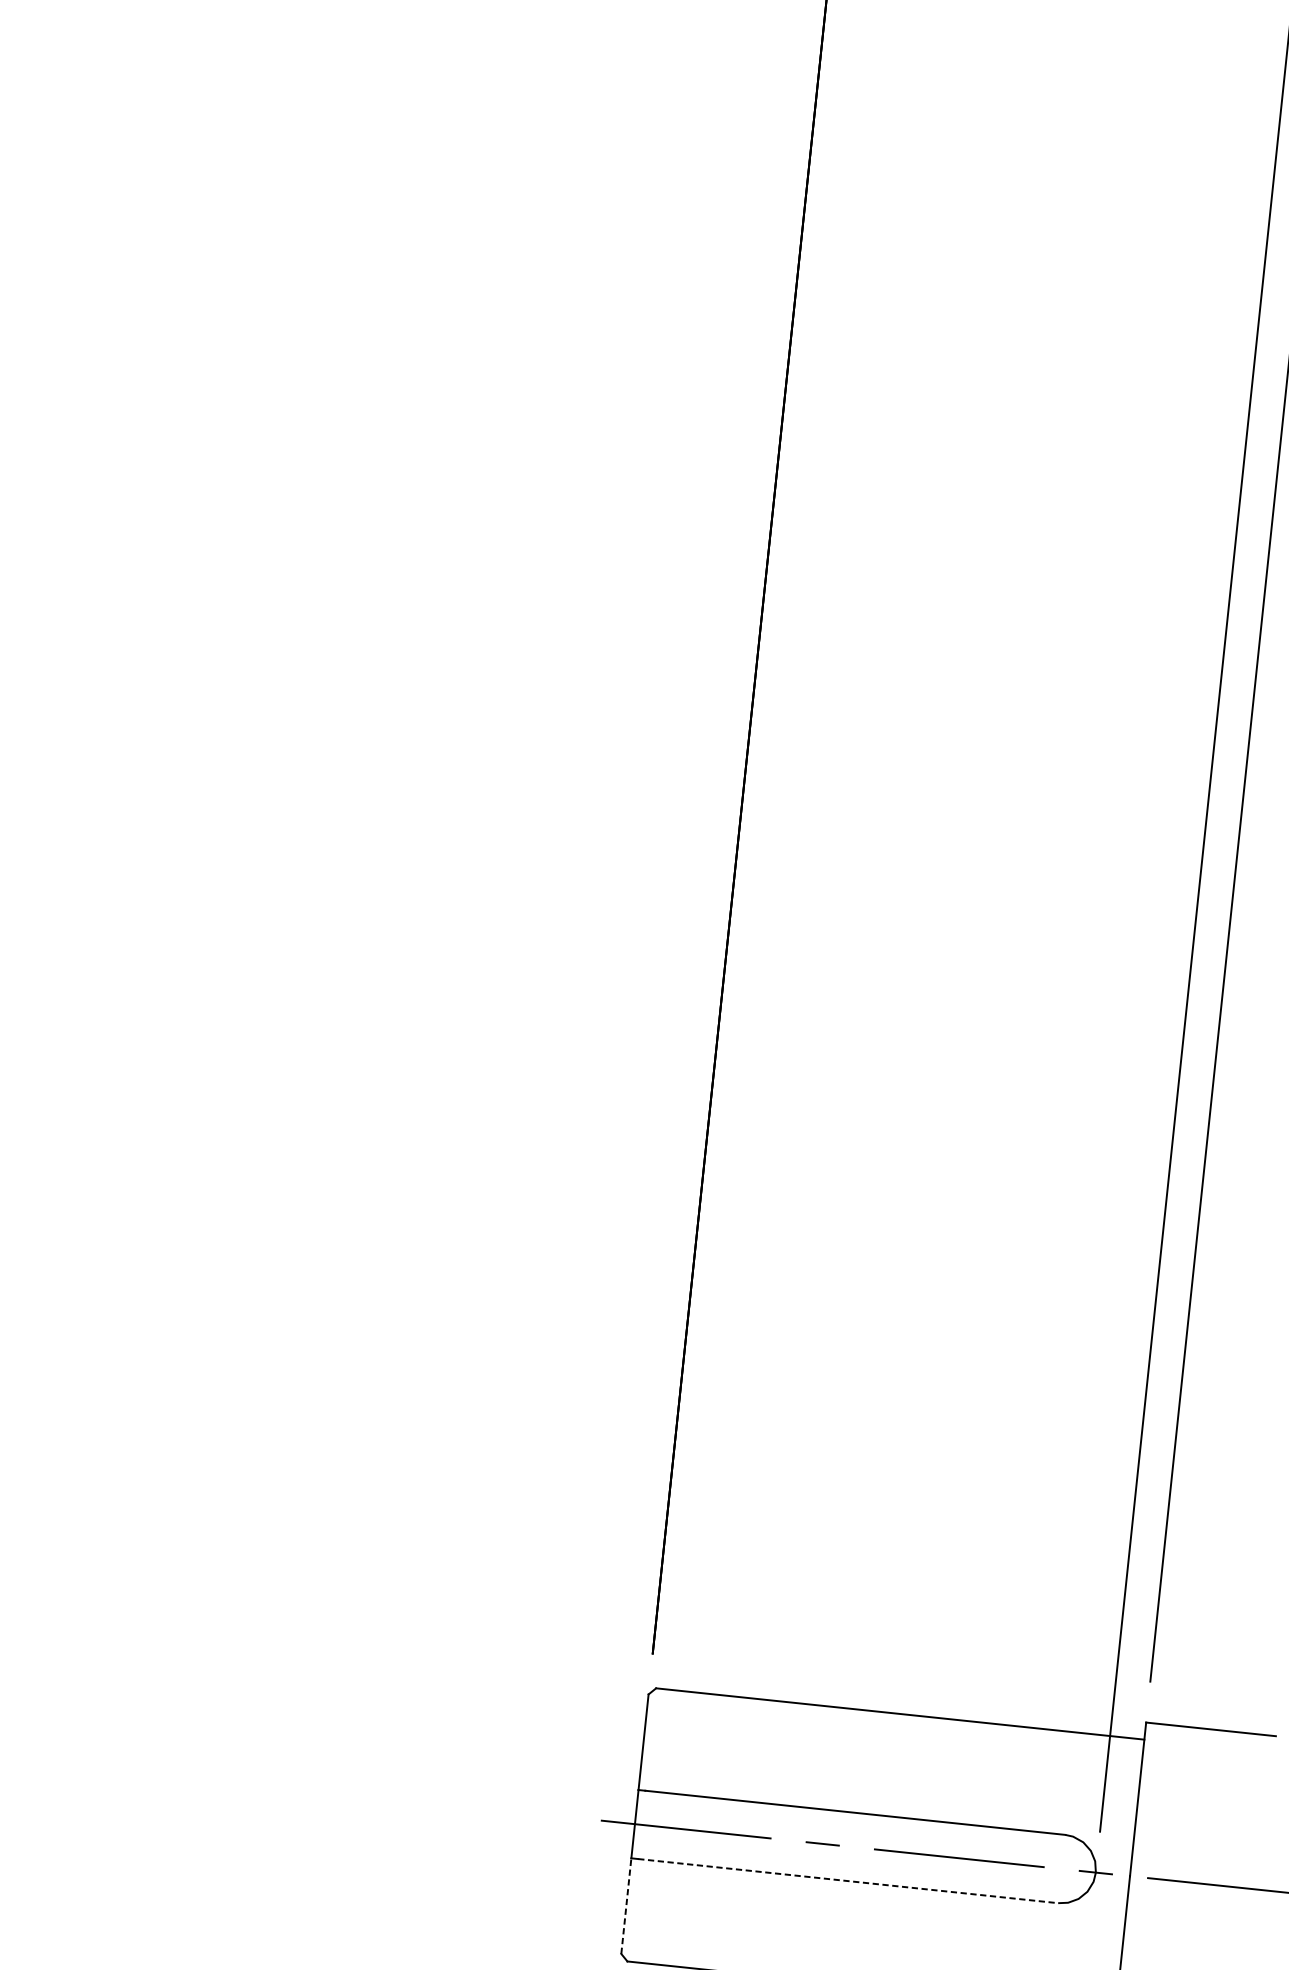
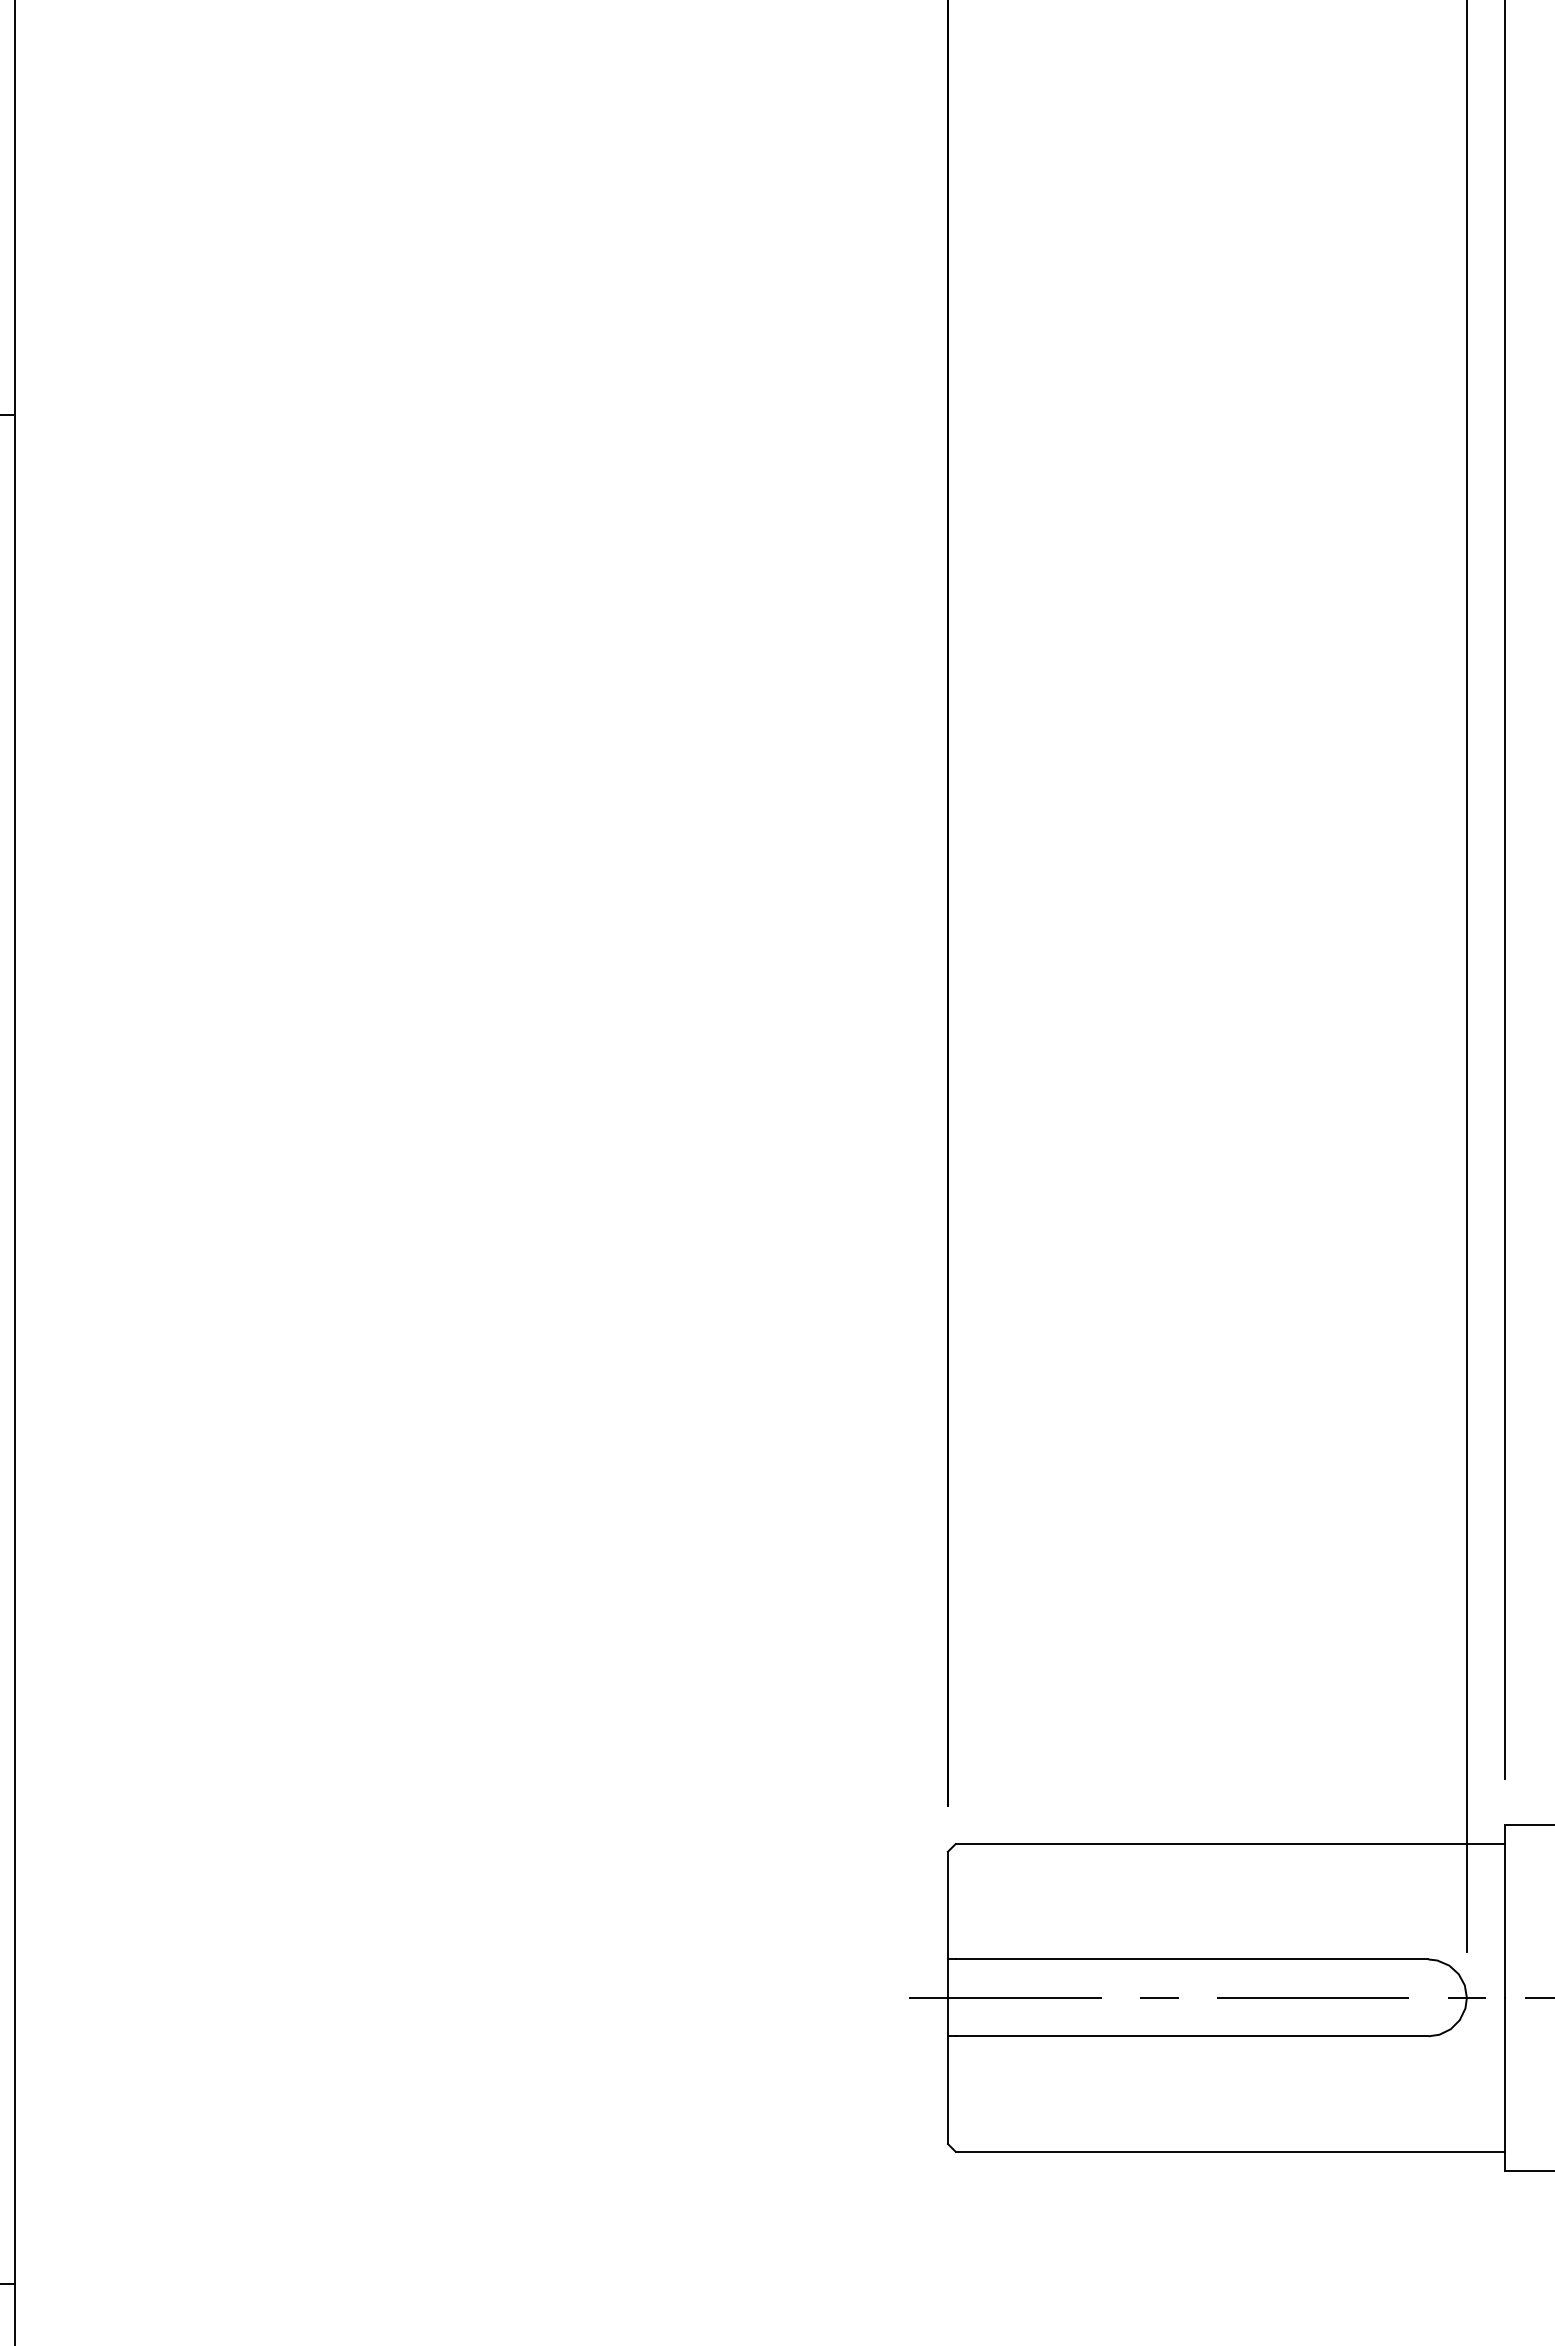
line: (848, 1881) -> (1192, 2036), dashed -> solid
line: (625, 1906) -> (947, 2090), dashed -> solid

